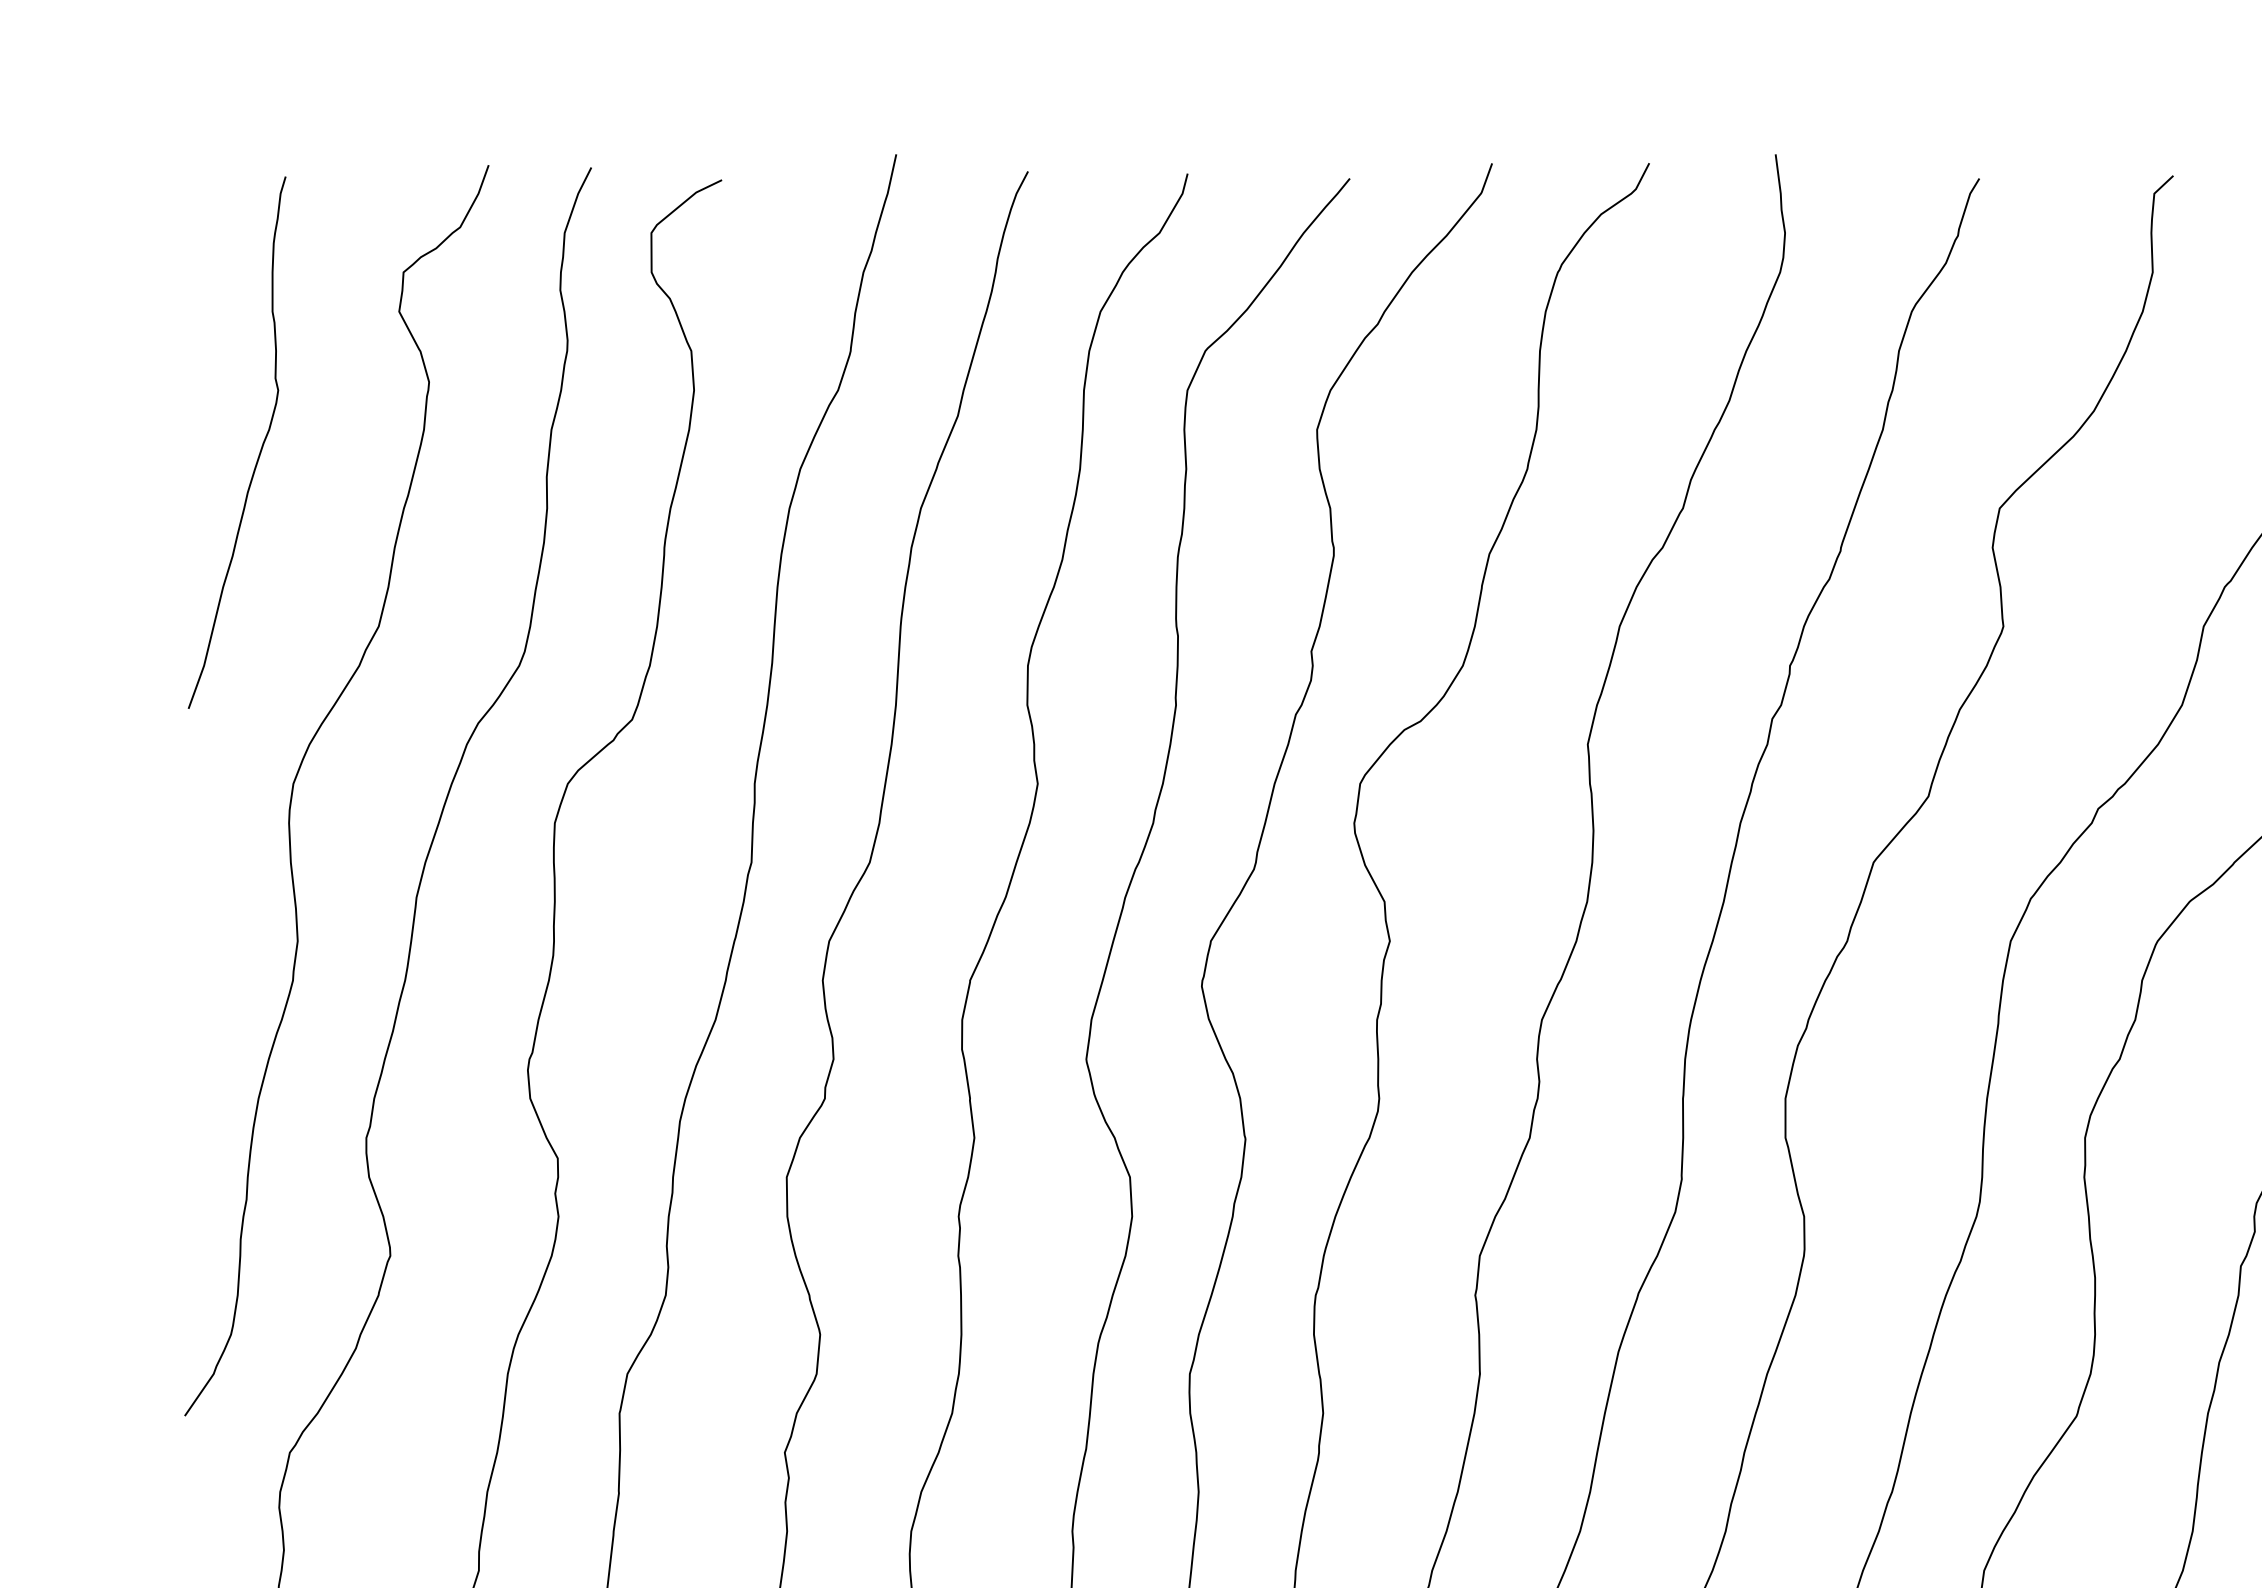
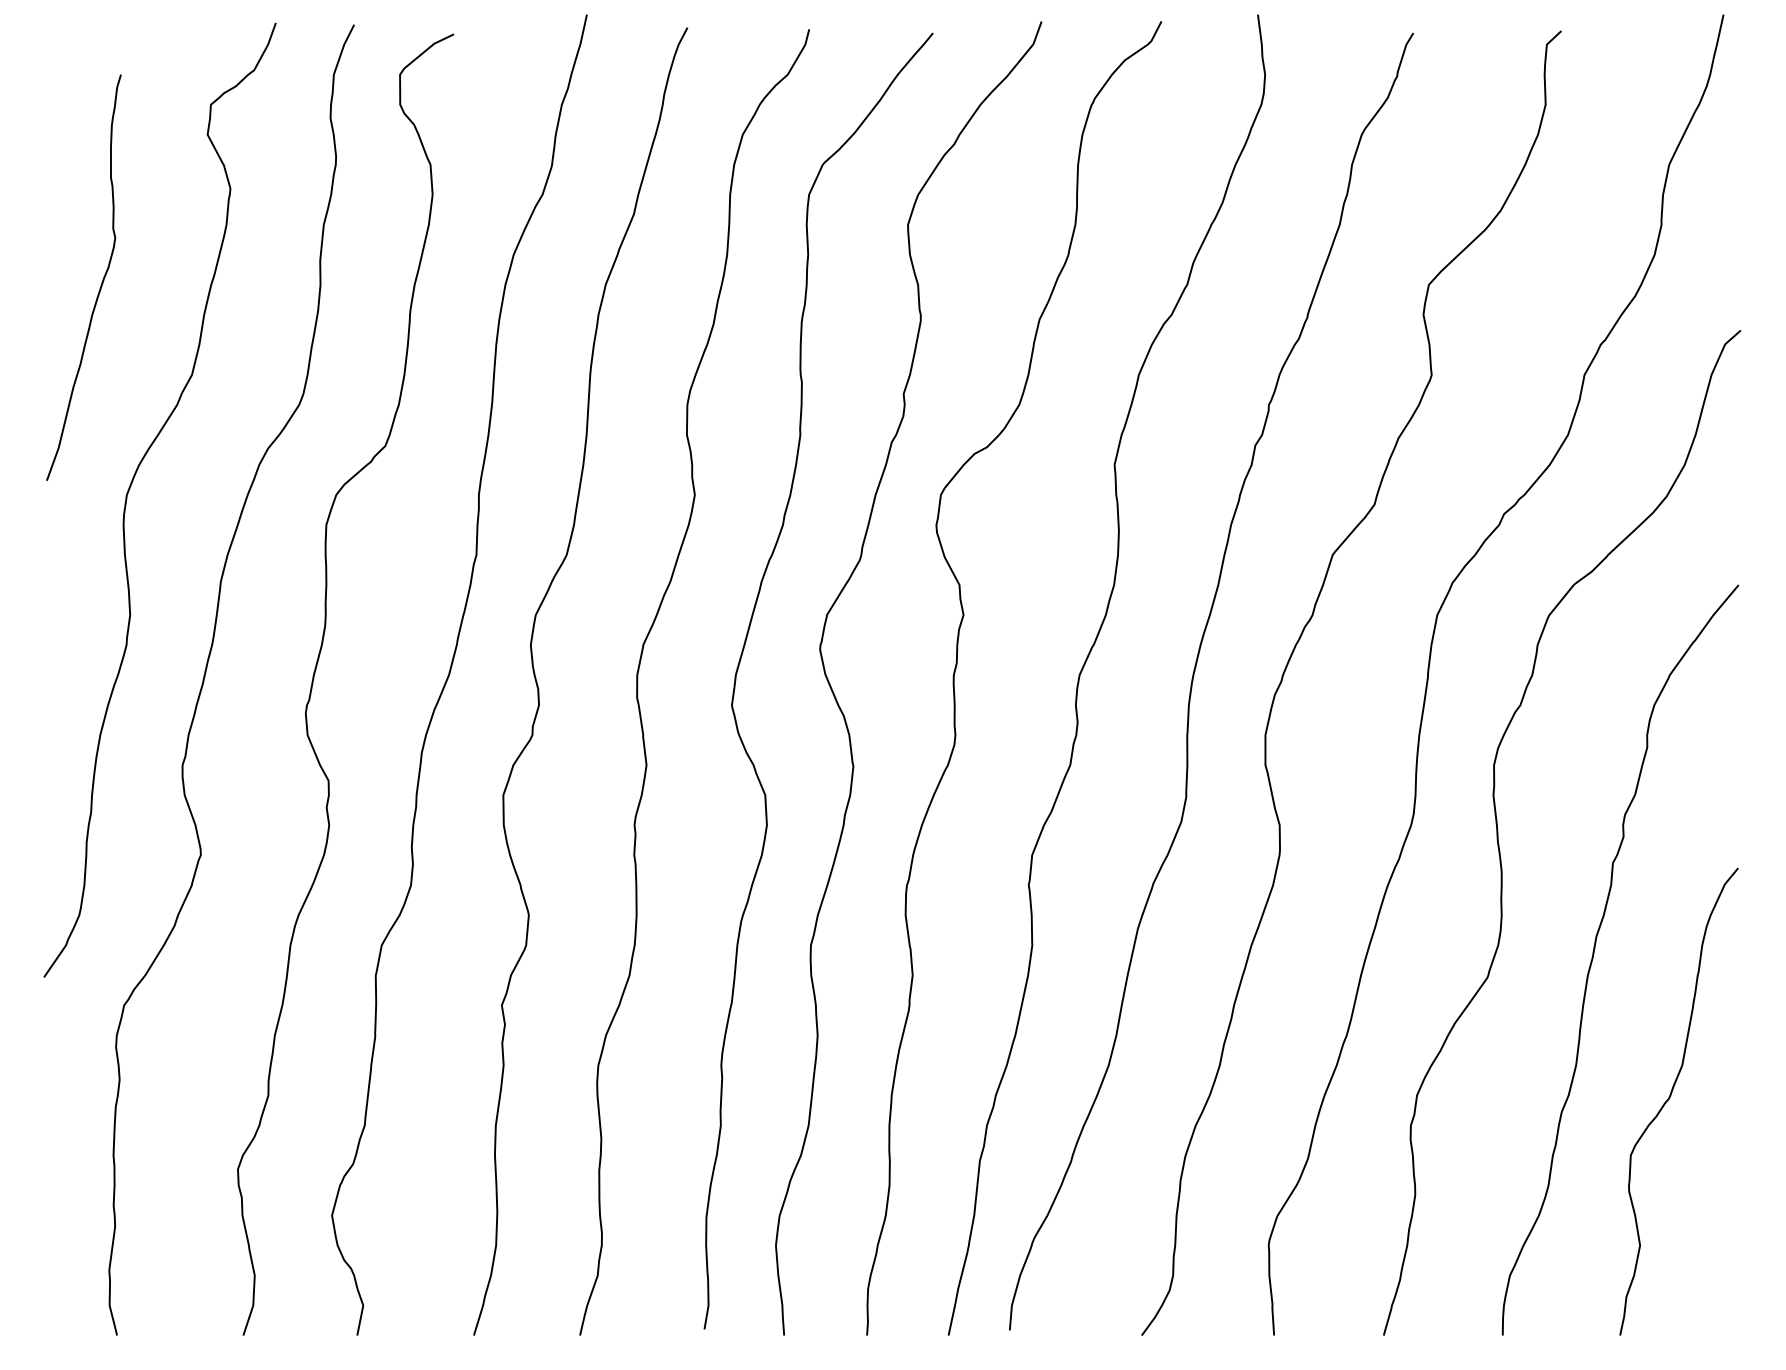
curve: (260, 449) -> (101, 282), moved

